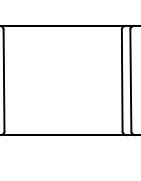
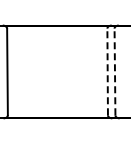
line: (122, 79) -> (107, 71), solid -> dashed
line: (130, 79) -> (114, 71), solid -> dashed

